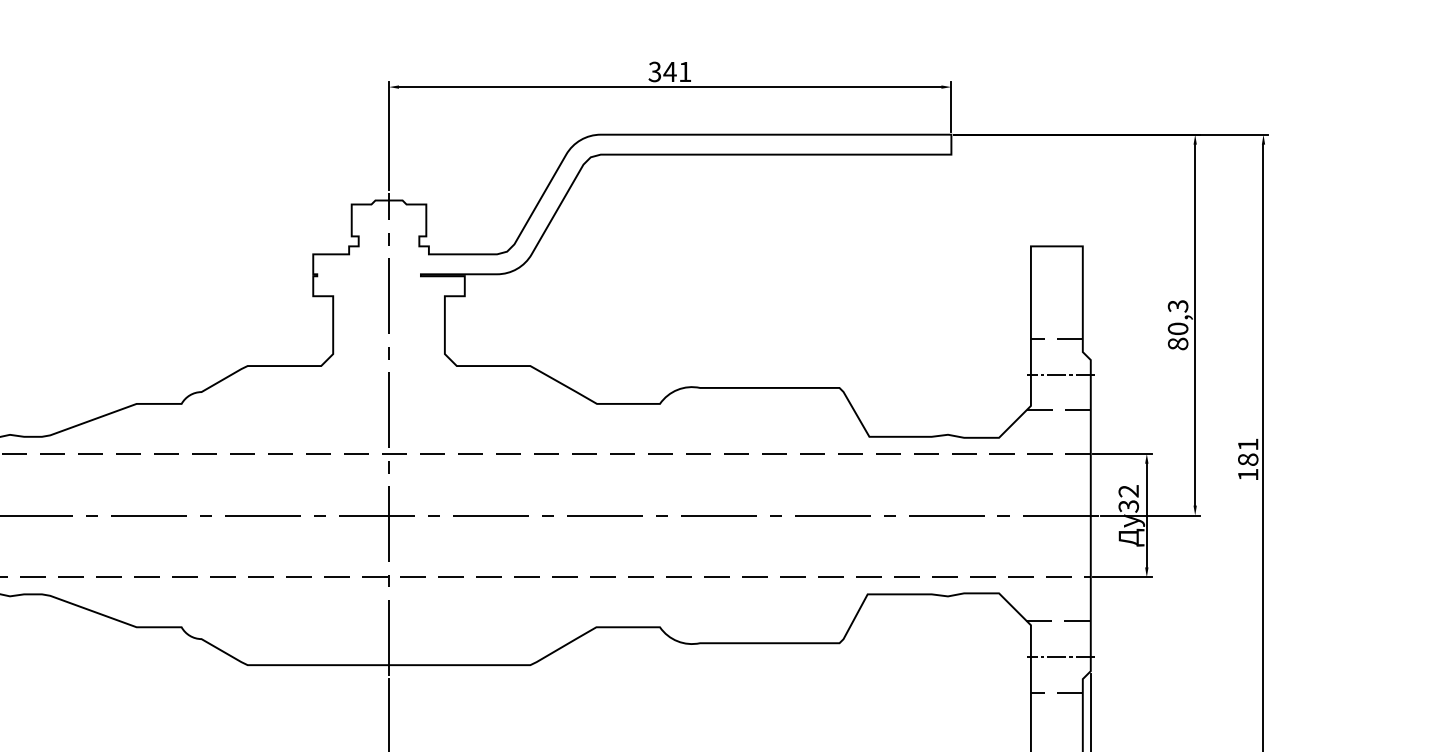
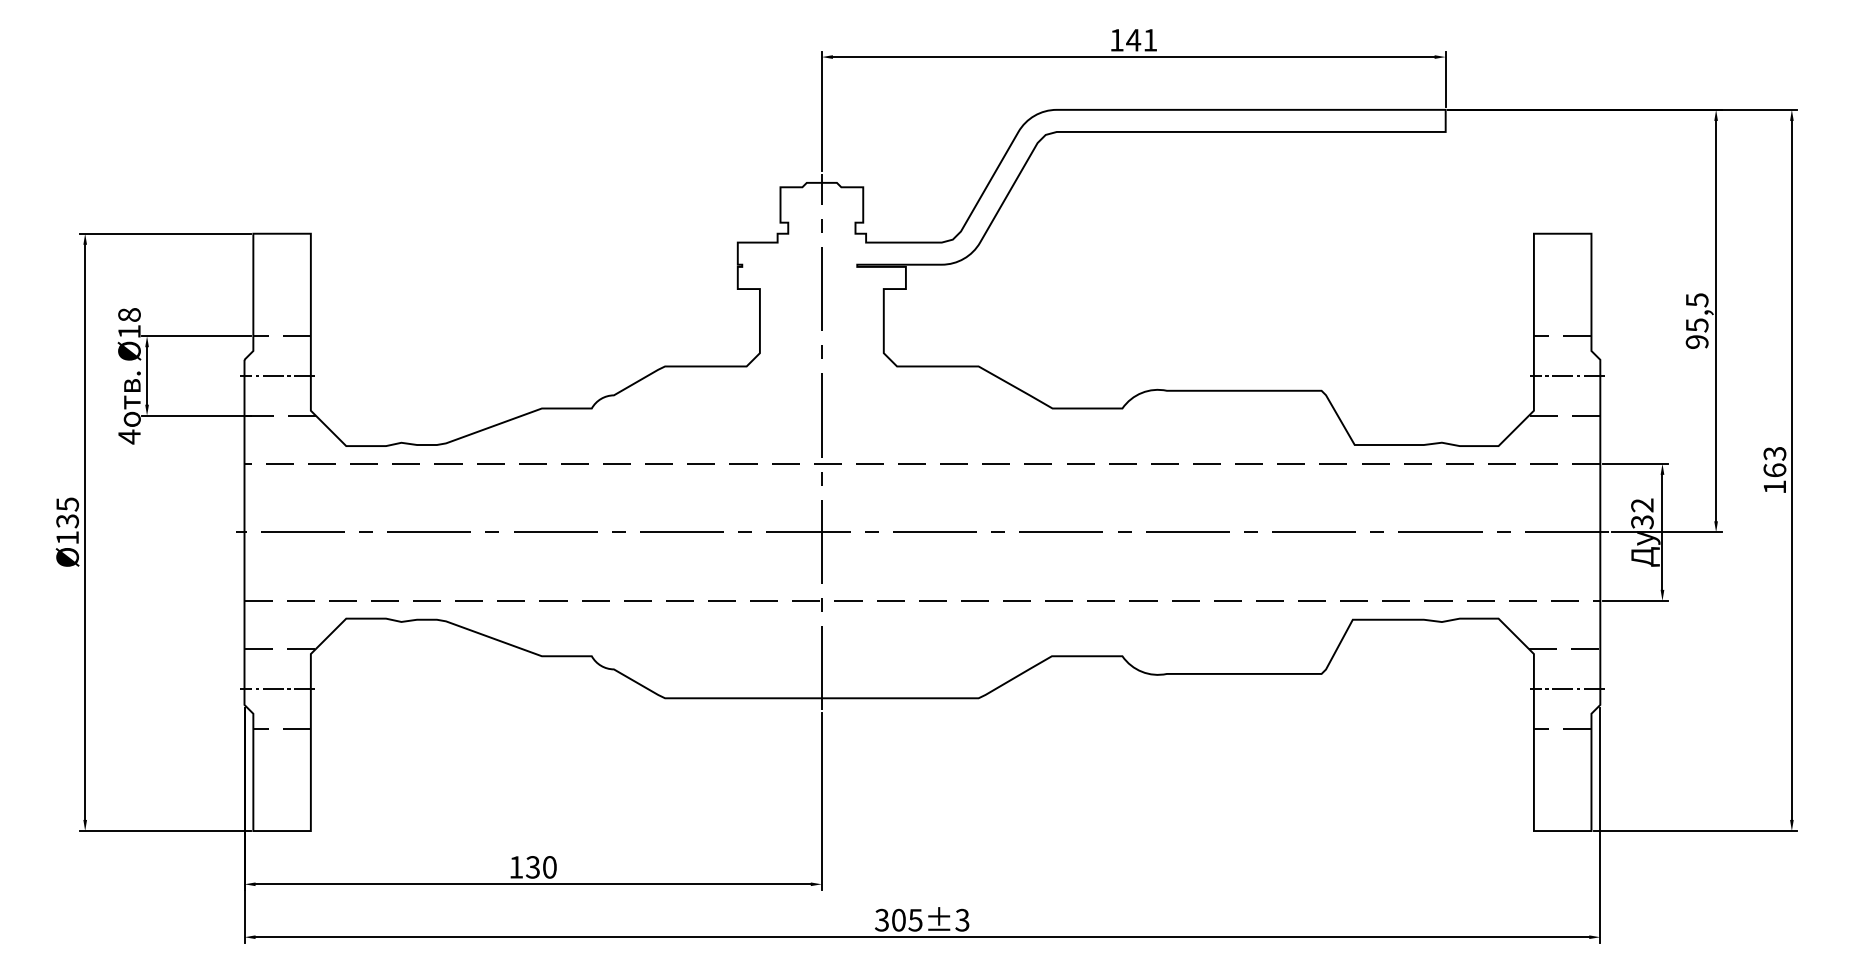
text: (654, 71) -> (1116, 39), 341 -> 141
text: (1177, 324) -> (1696, 320), 80,3 -> 95,5
text: (1247, 452) -> (1774, 462), 181 -> 163

